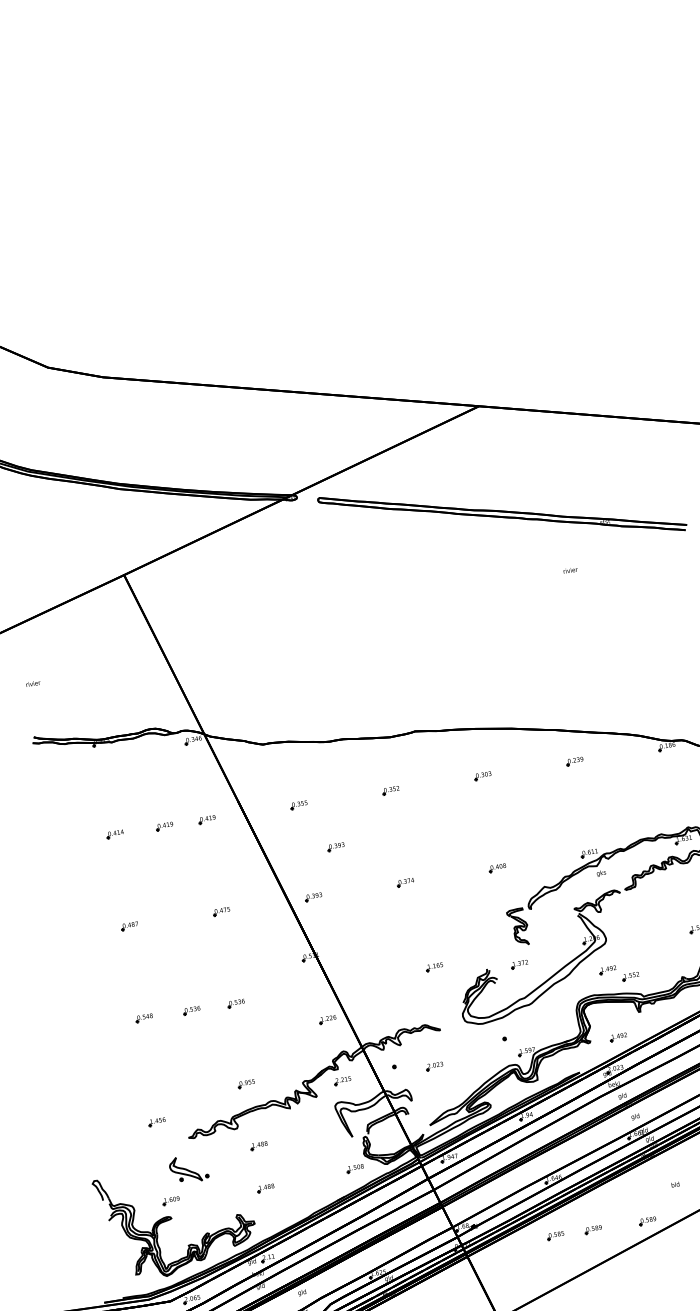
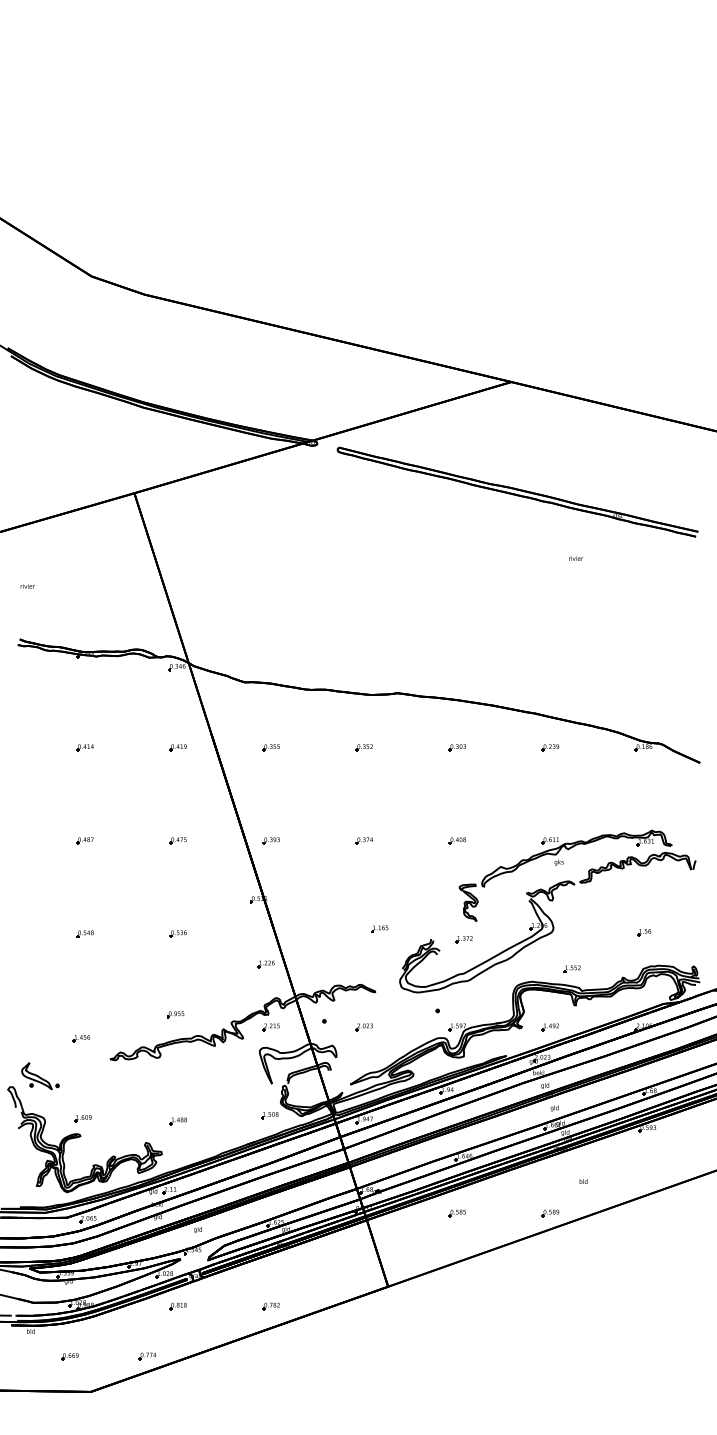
part: (163, 826) -> (134, 747), removed
part: (335, 846) -> (300, 794), removed
part: (607, 970) -> (549, 959), removed
part: (191, 1010) -> (132, 933), removed
part: (258, 1146) -> (177, 1078), removed
part: (189, 1169) -> (40, 1076), moved
part: (593, 1229) -> (495, 1213), removed

